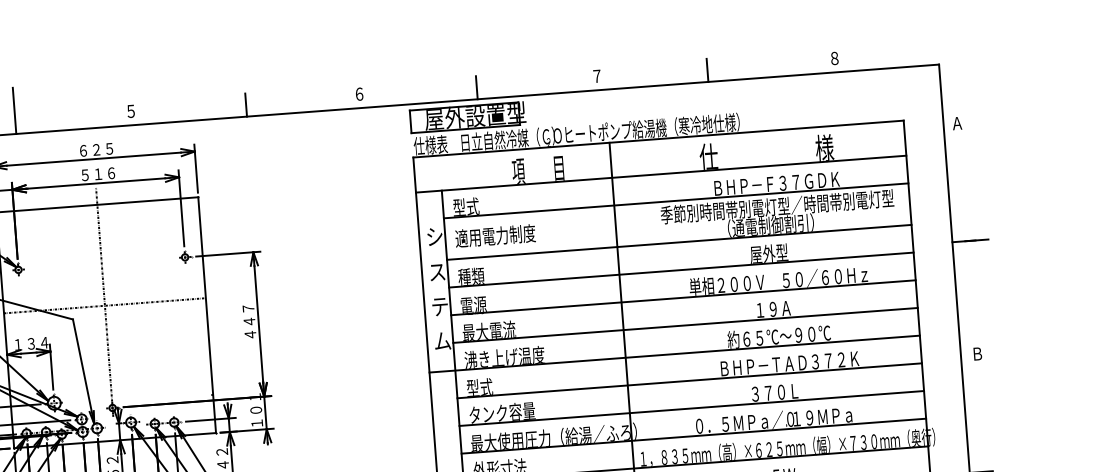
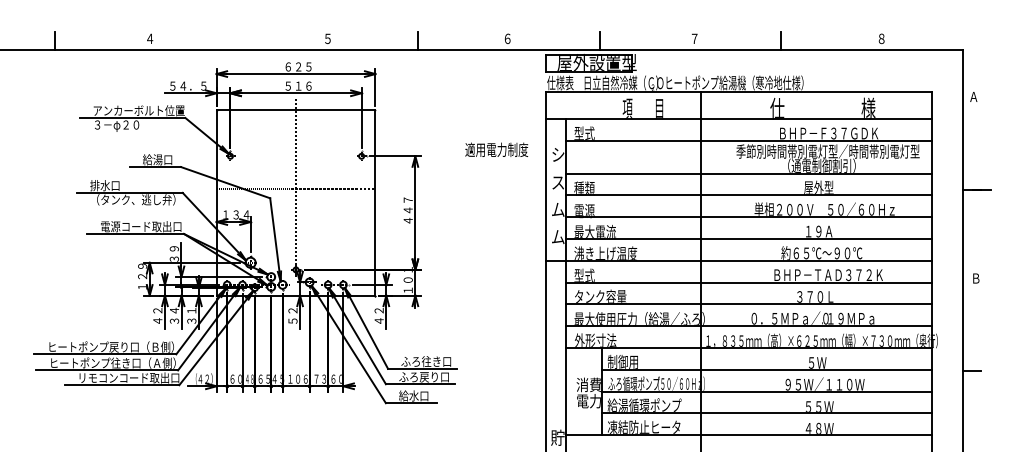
line: (14, 110) -> (236, 31), removed
text: (495, 235) -> (496, 149), moved
text: (440, 307) -> (558, 210), テ -> ム

